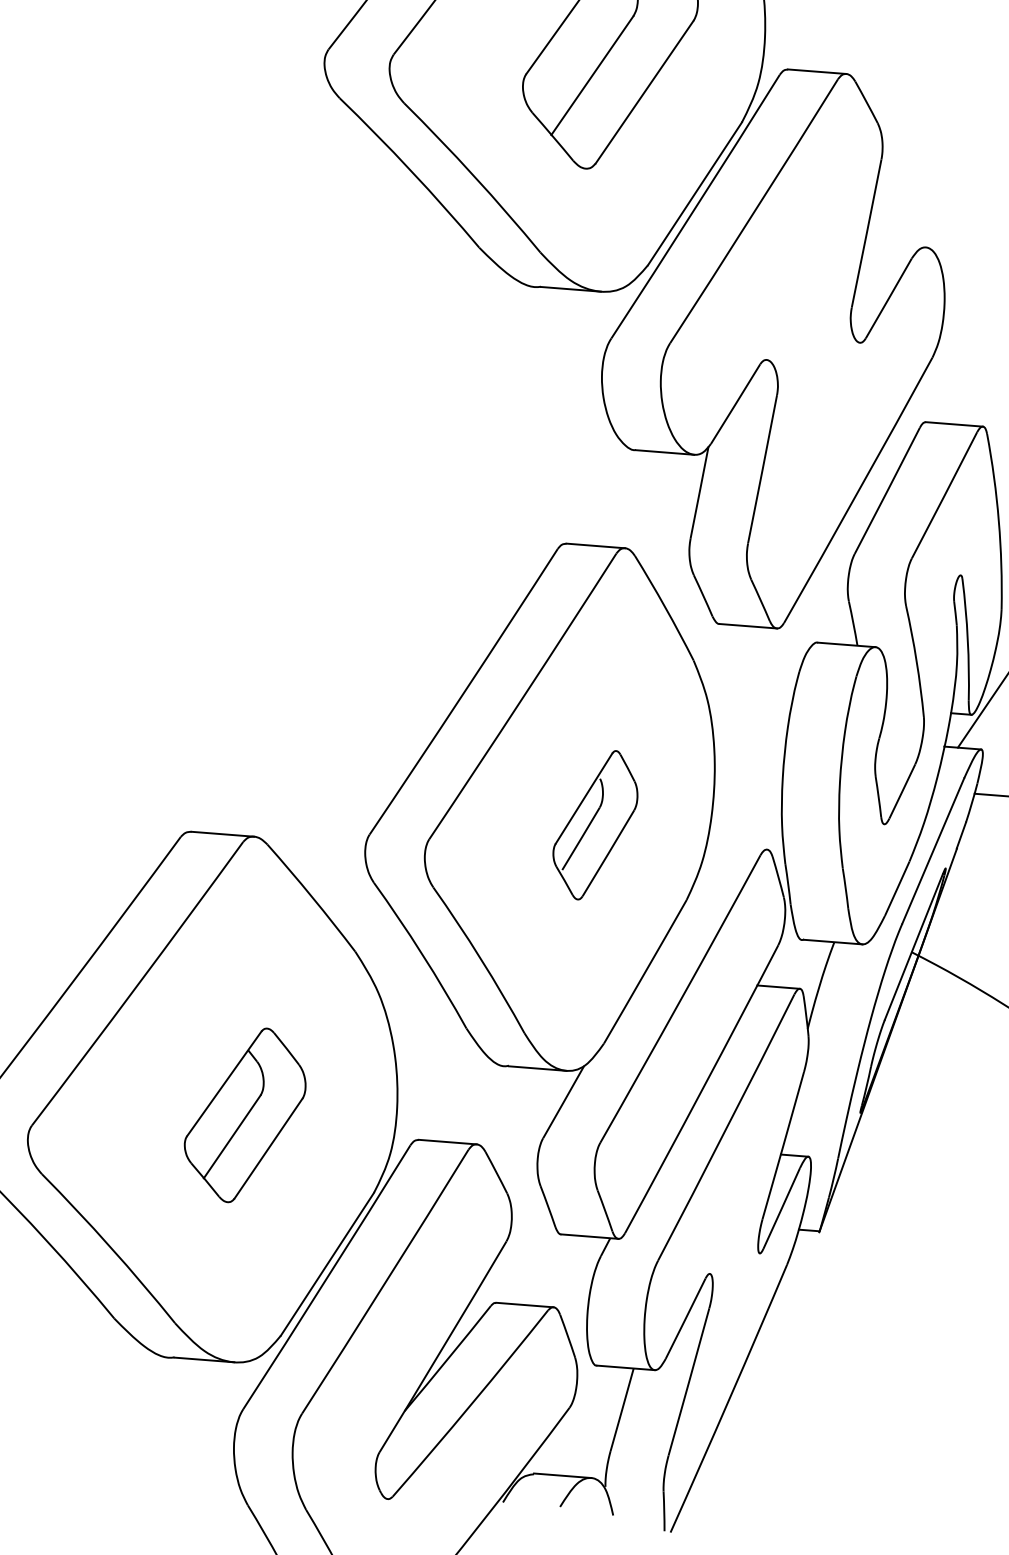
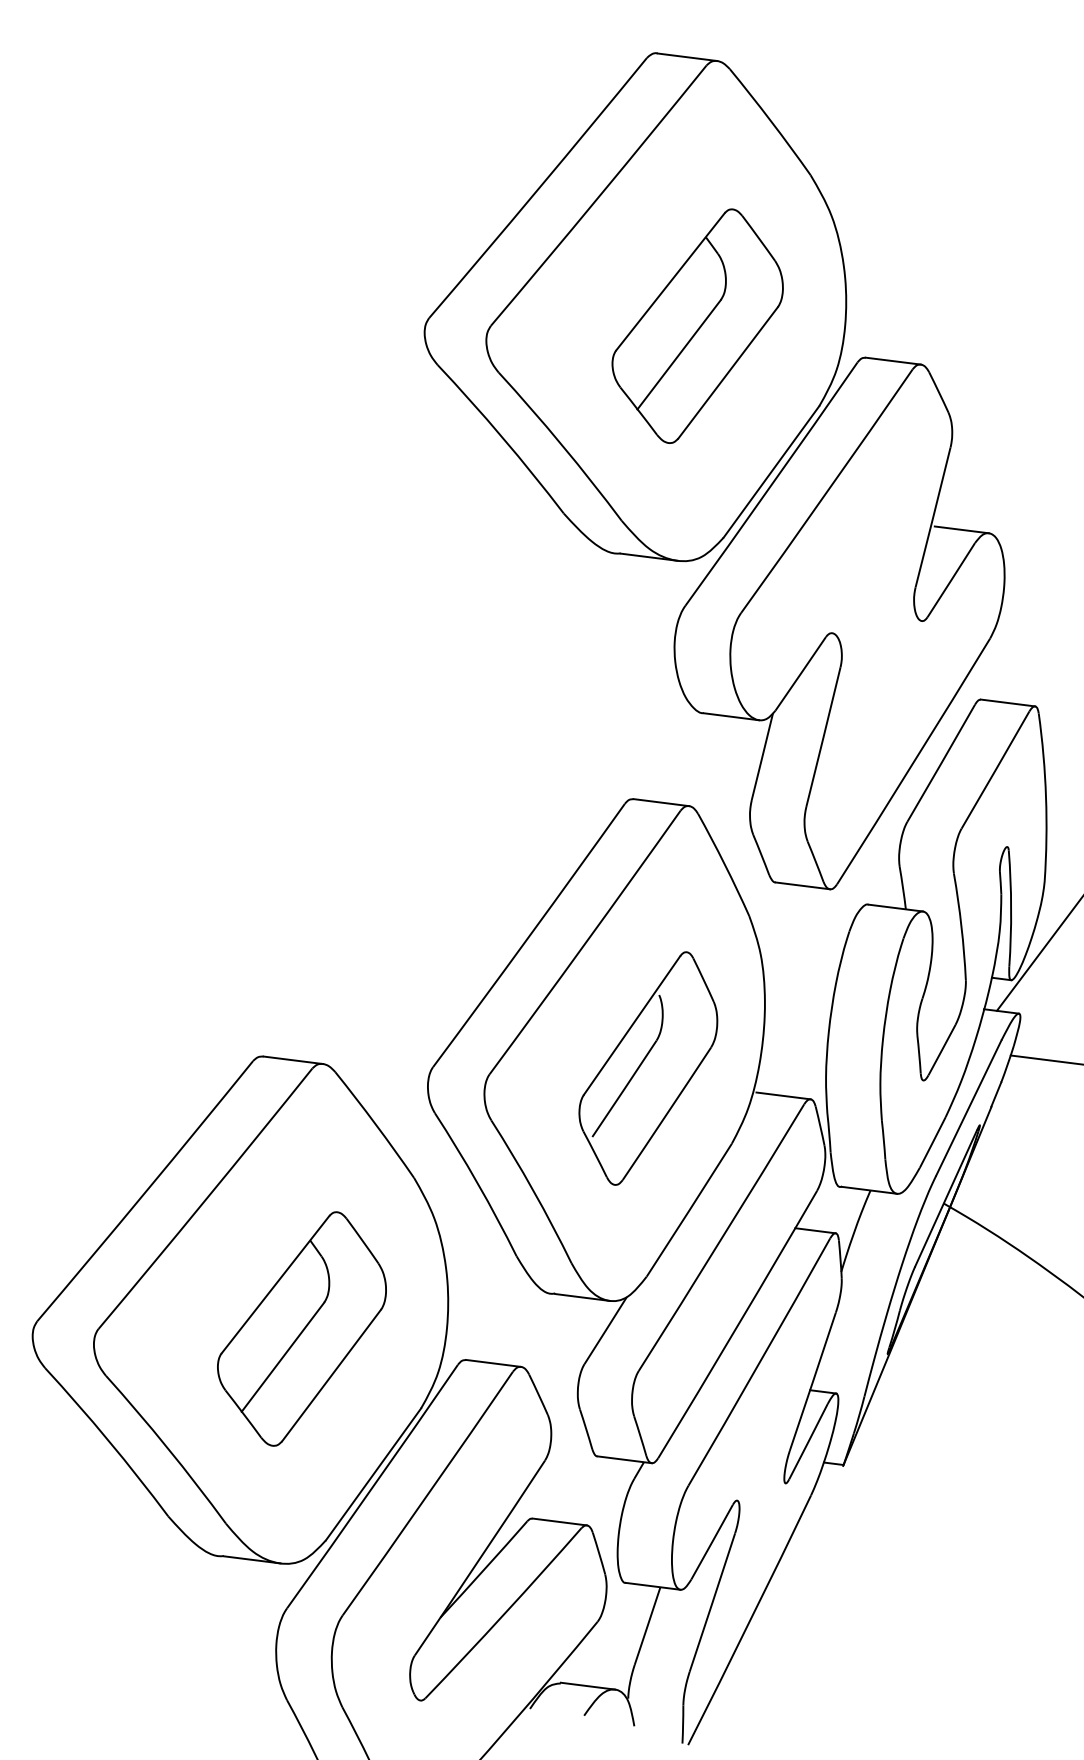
line: (897, 244) -> (961, 529), added
part: (595, 825) -> (648, 1068), size x1.67
line: (738, 846) -> (783, 1095), added
part: (244, 1114) -> (301, 1328), size x1.43

